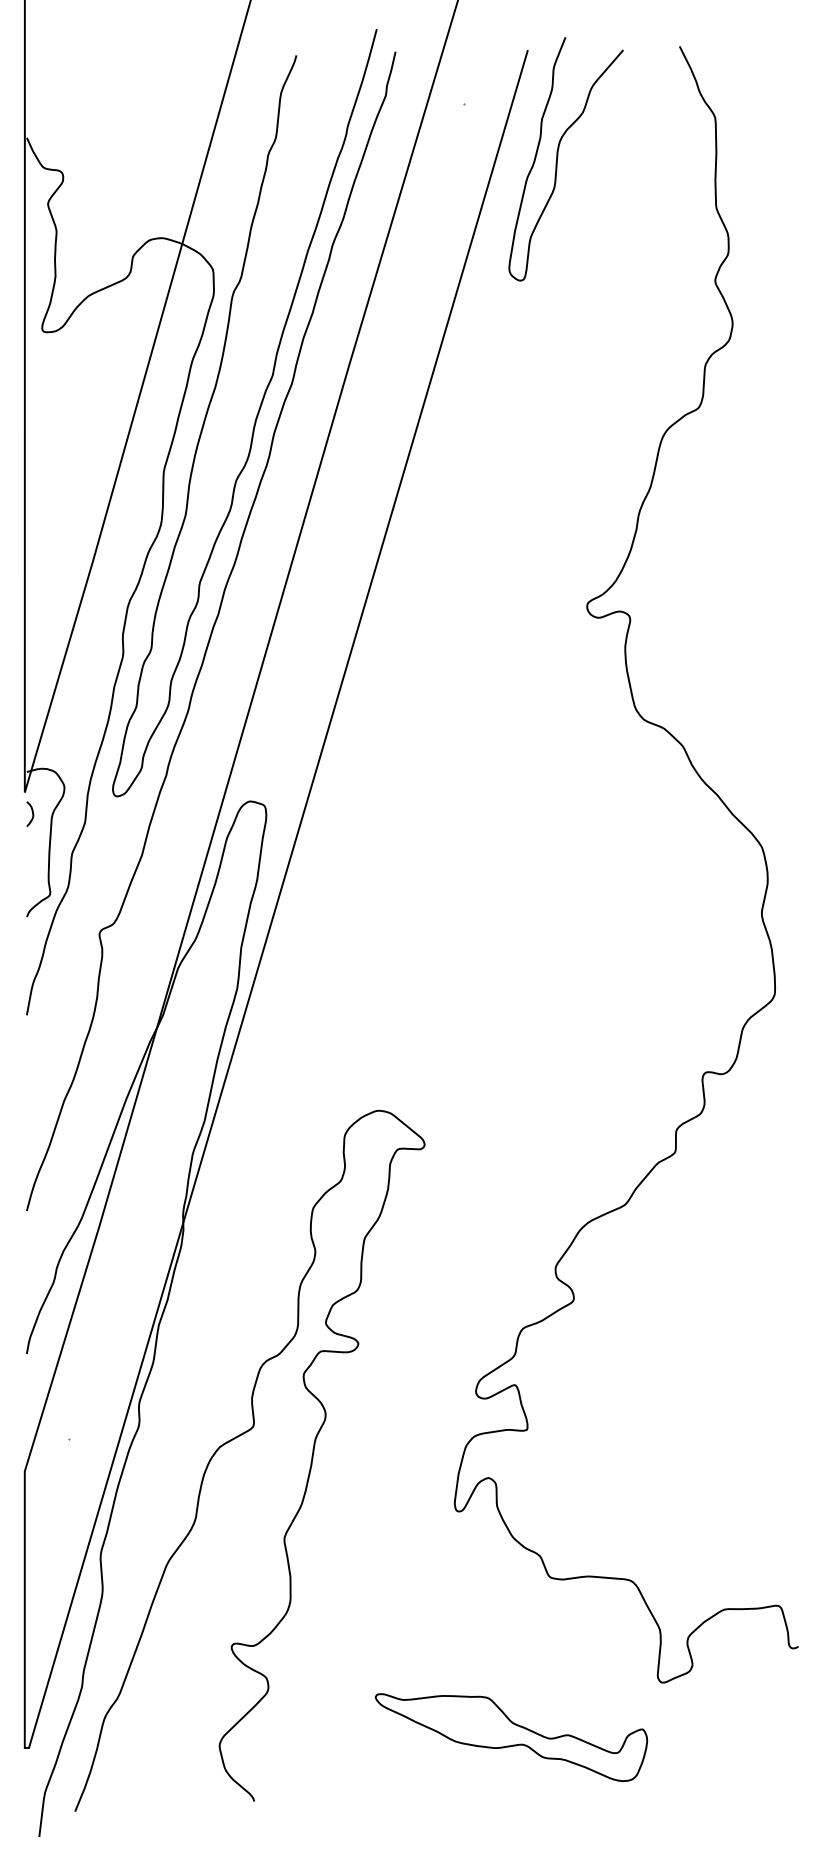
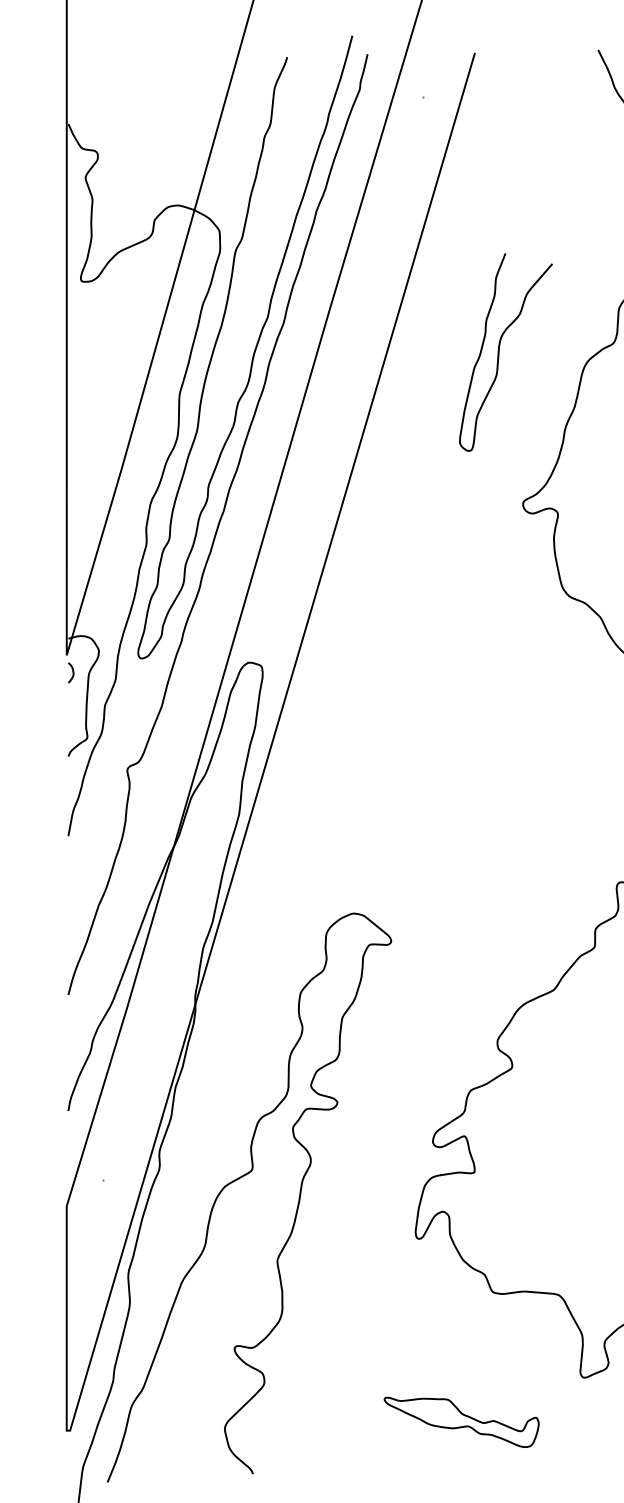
curve: (558, 157) -> (499, 351), moved
part: (511, 1737) -> (461, 1422), size x0.7

